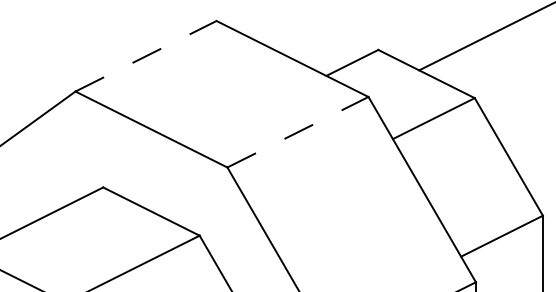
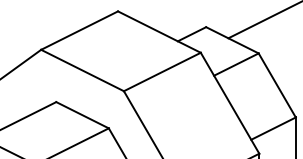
line: (145, 56) -> (79, 30), dashed -> solid
line: (298, 133) -> (162, 72), dashed -> solid

